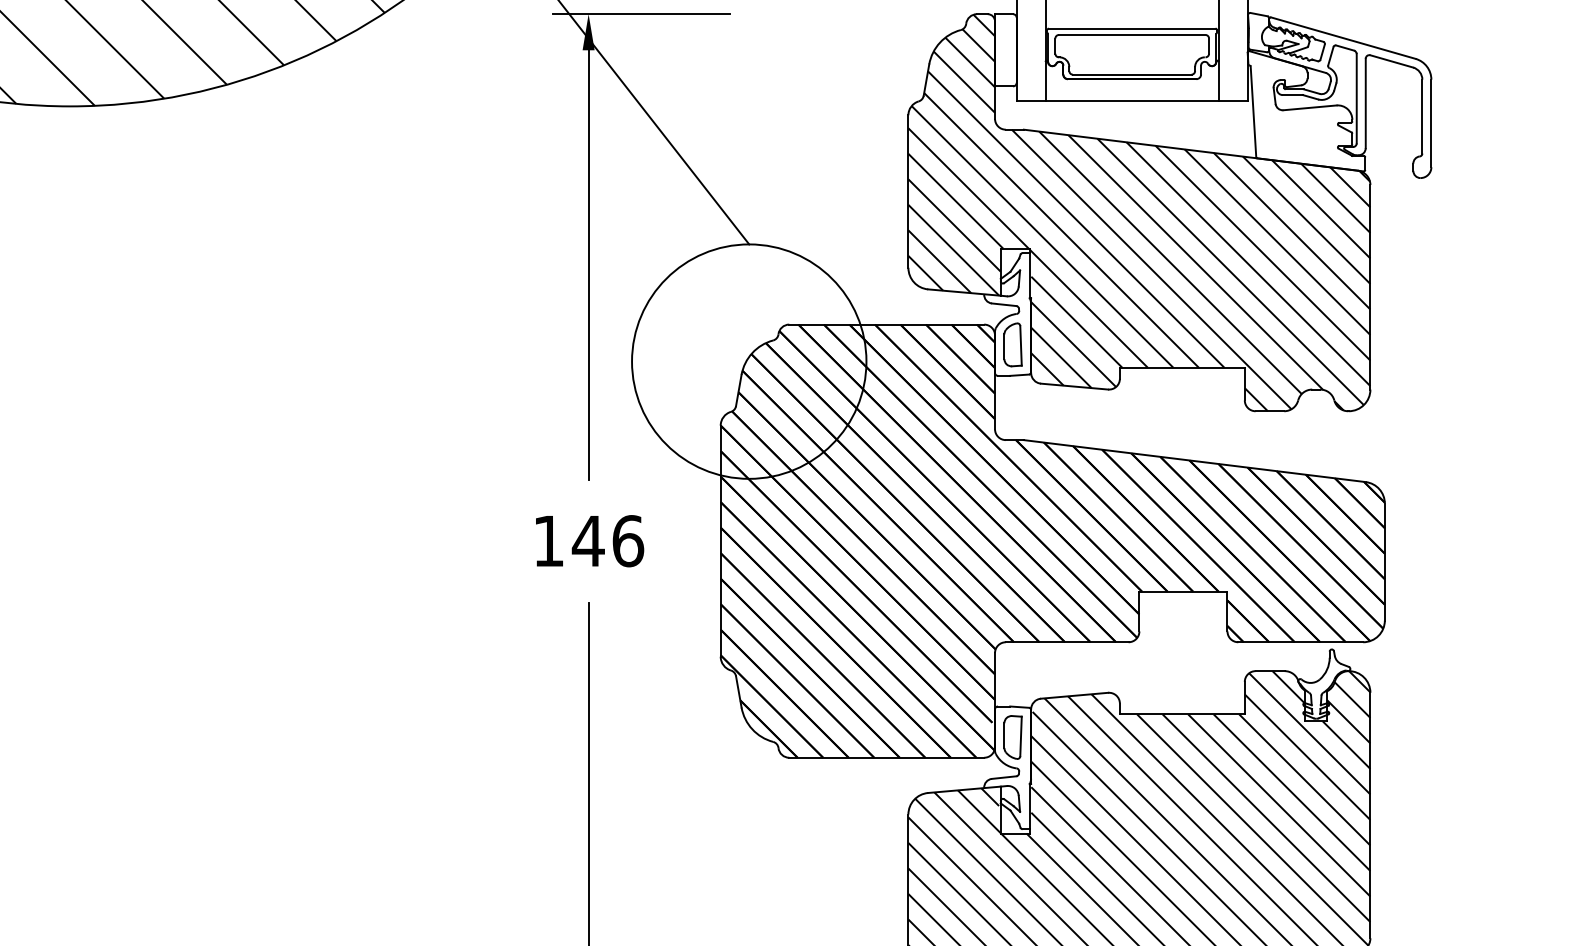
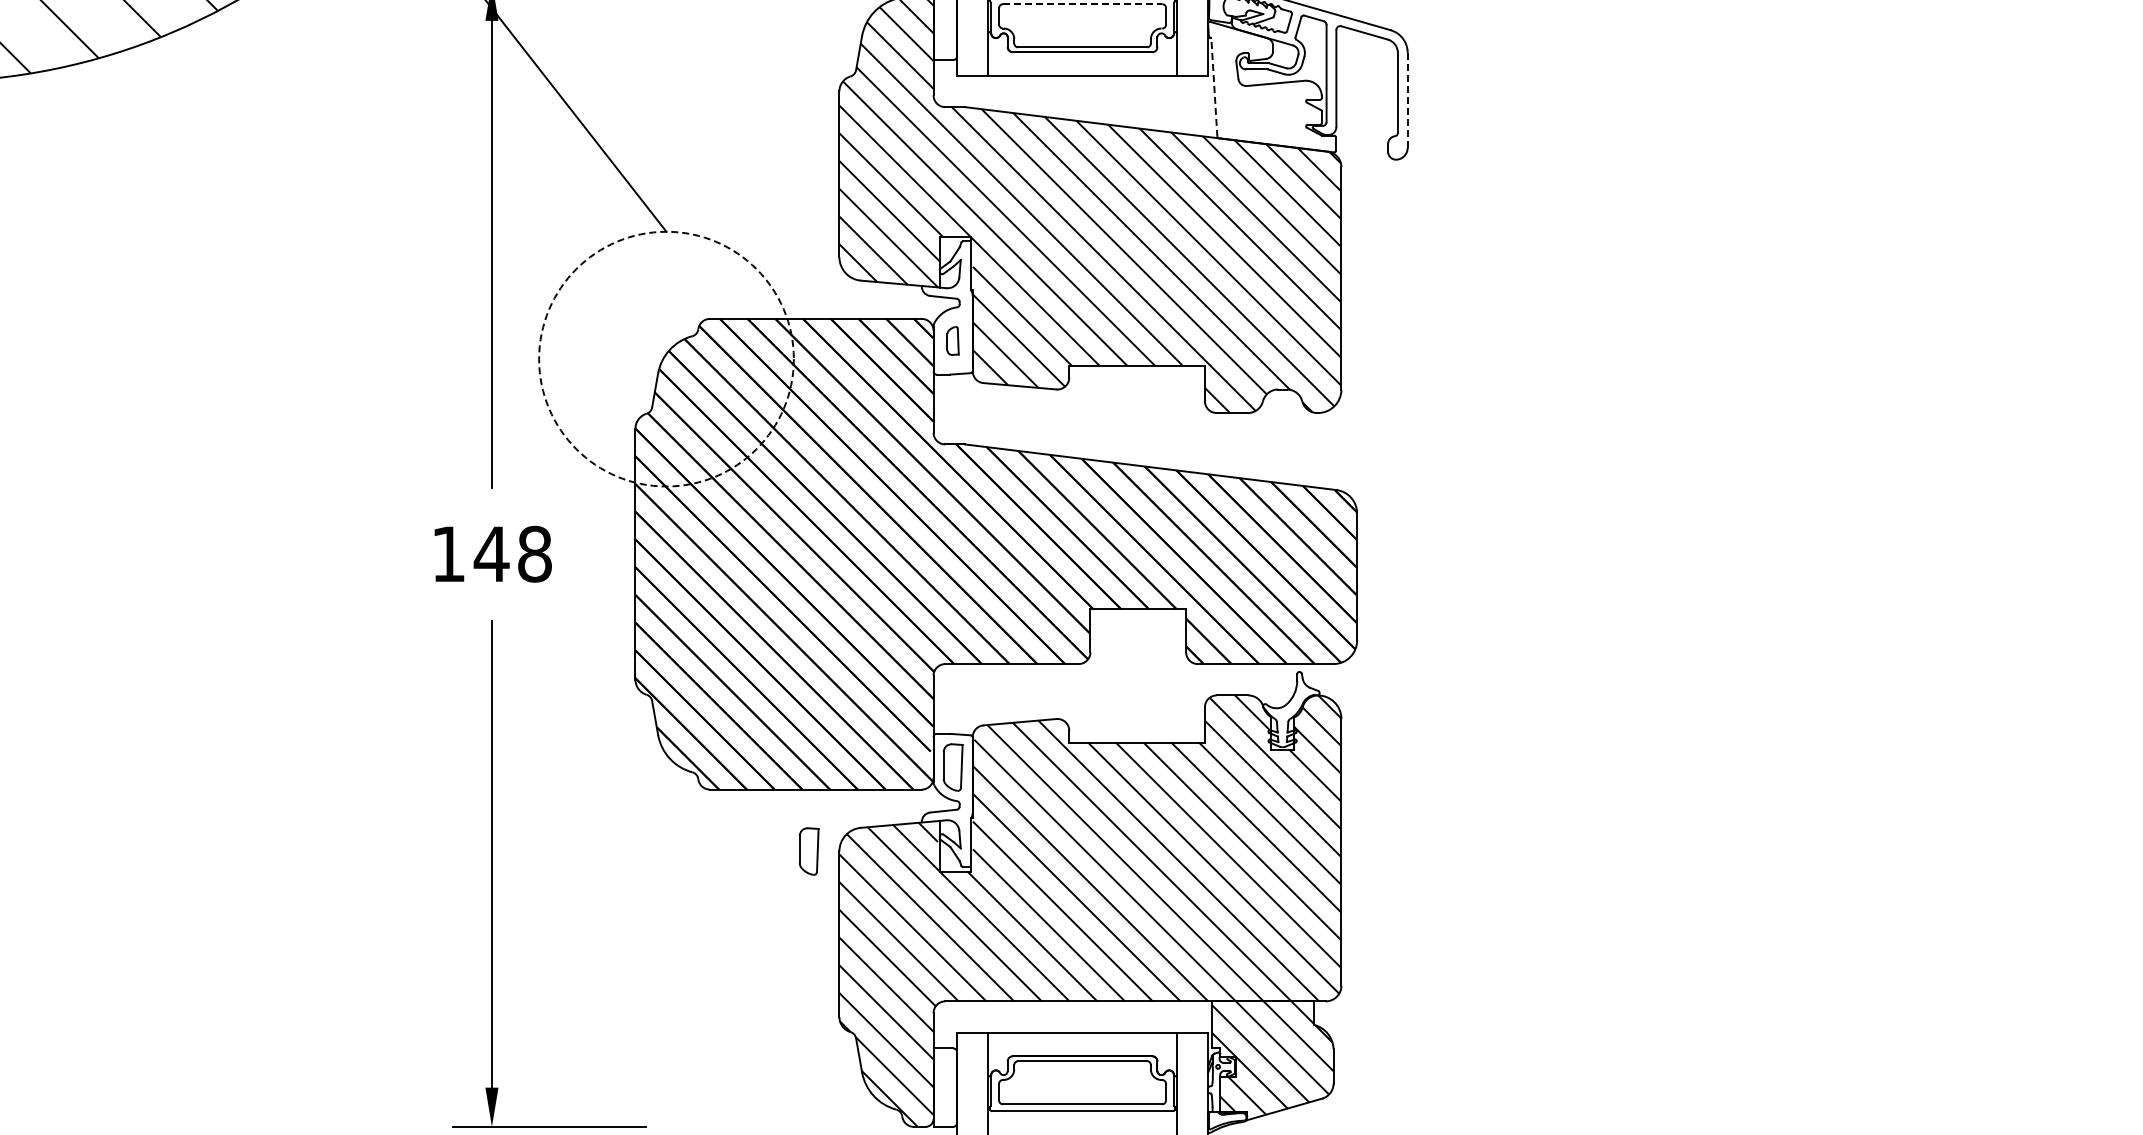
line: (1132, 35) -> (1082, 4), solid -> dashed
line: (1253, 111) -> (1214, 87), solid -> dashed
line: (1431, 123) -> (1407, 100), solid -> dashed
part: (1012, 344) -> (952, 340), size x0.6
circle: (749, 361) -> (666, 358), solid -> dashed
text: (628, 540) -> (535, 553), 146 -> 148
part: (879, 814) -> (808, 851), added

